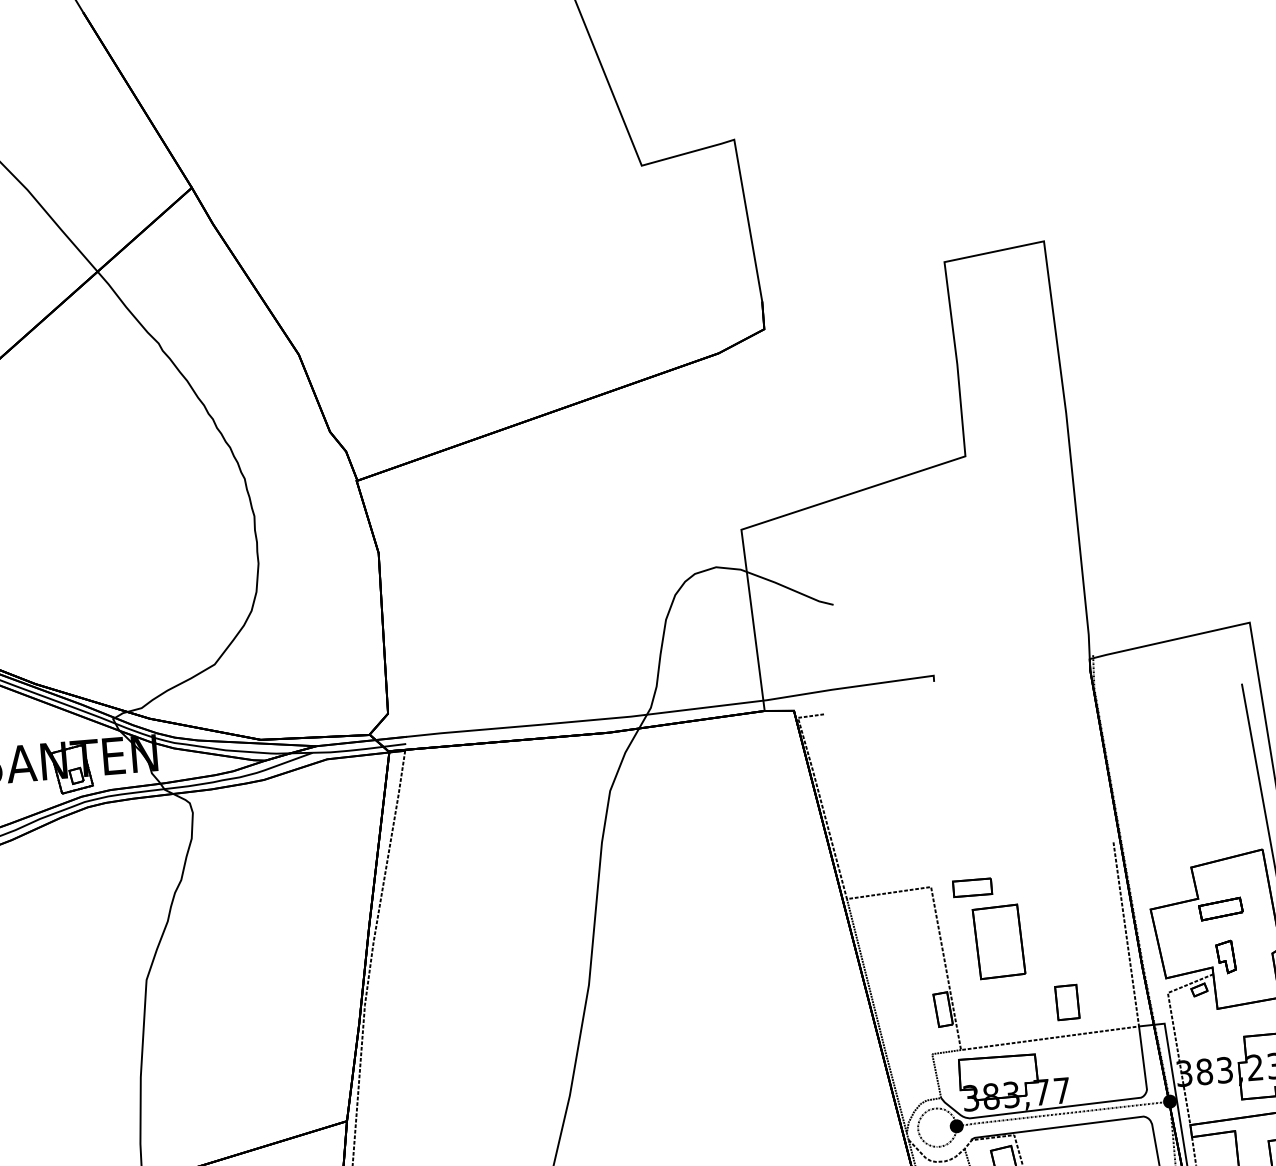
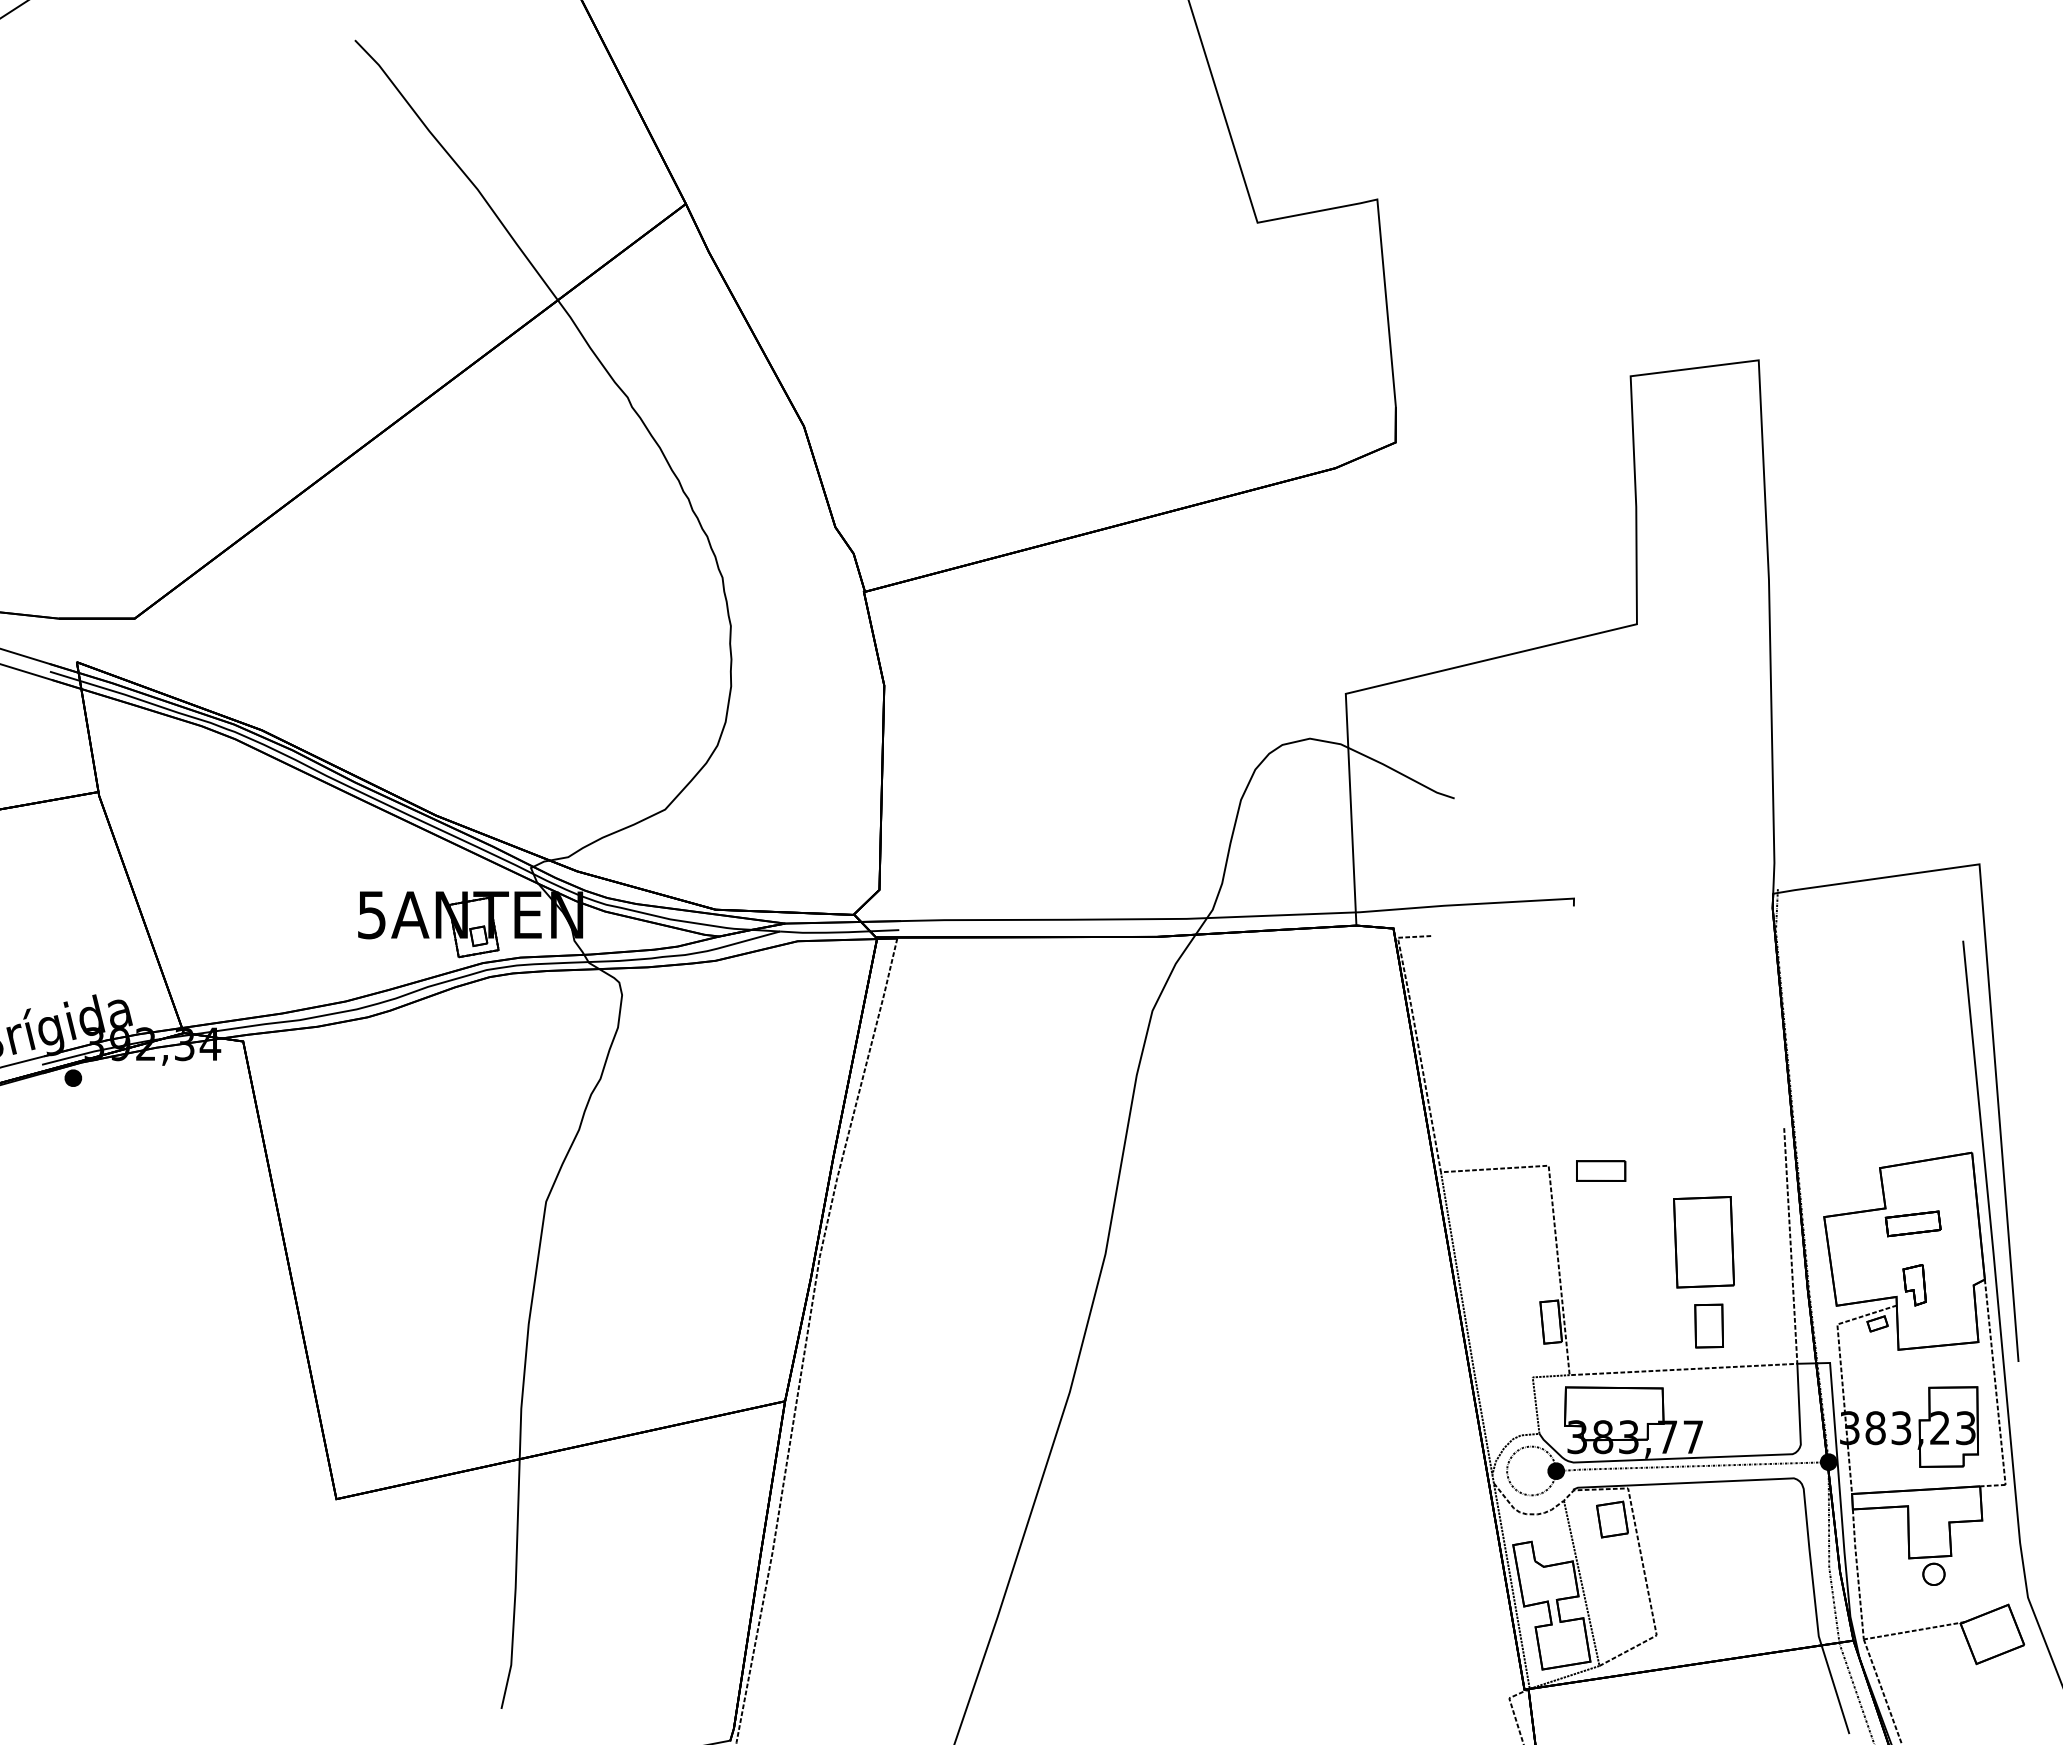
part: (998, 942) -> (1703, 1242), moved

